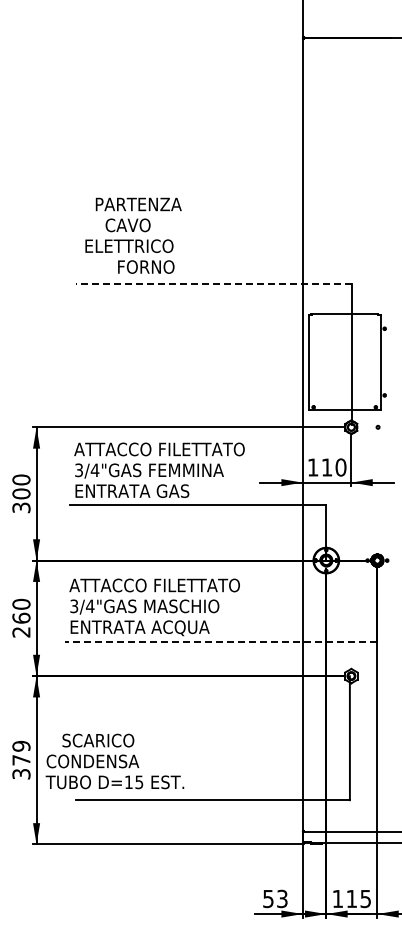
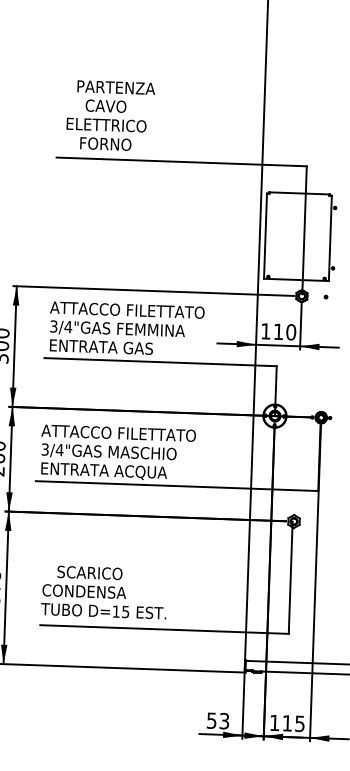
text: (146, 266) -> (106, 143), moved
line: (213, 283) -> (181, 161), dashed -> solid
line: (221, 641) -> (177, 486), dashed -> solid
text: (114, 761) -> (103, 592), moved

